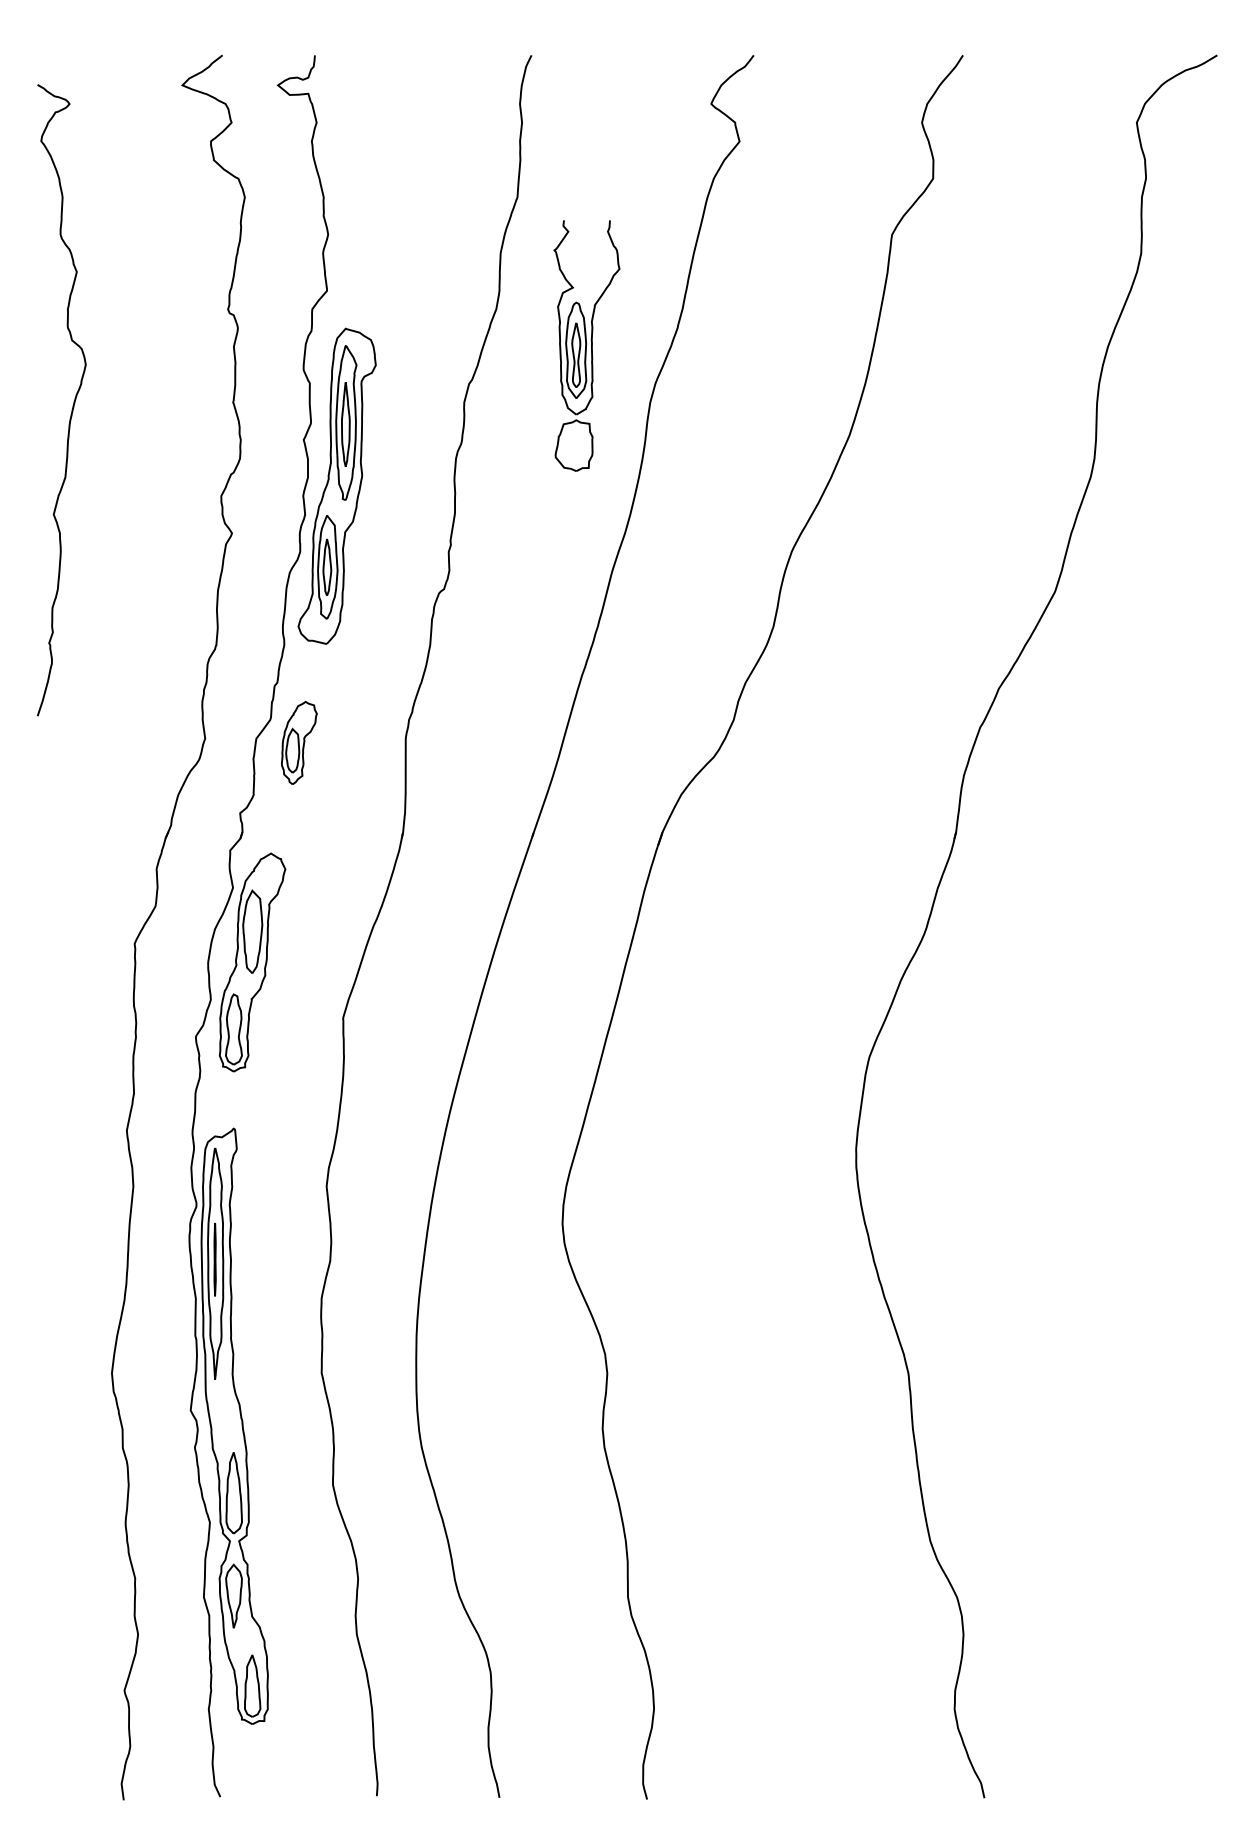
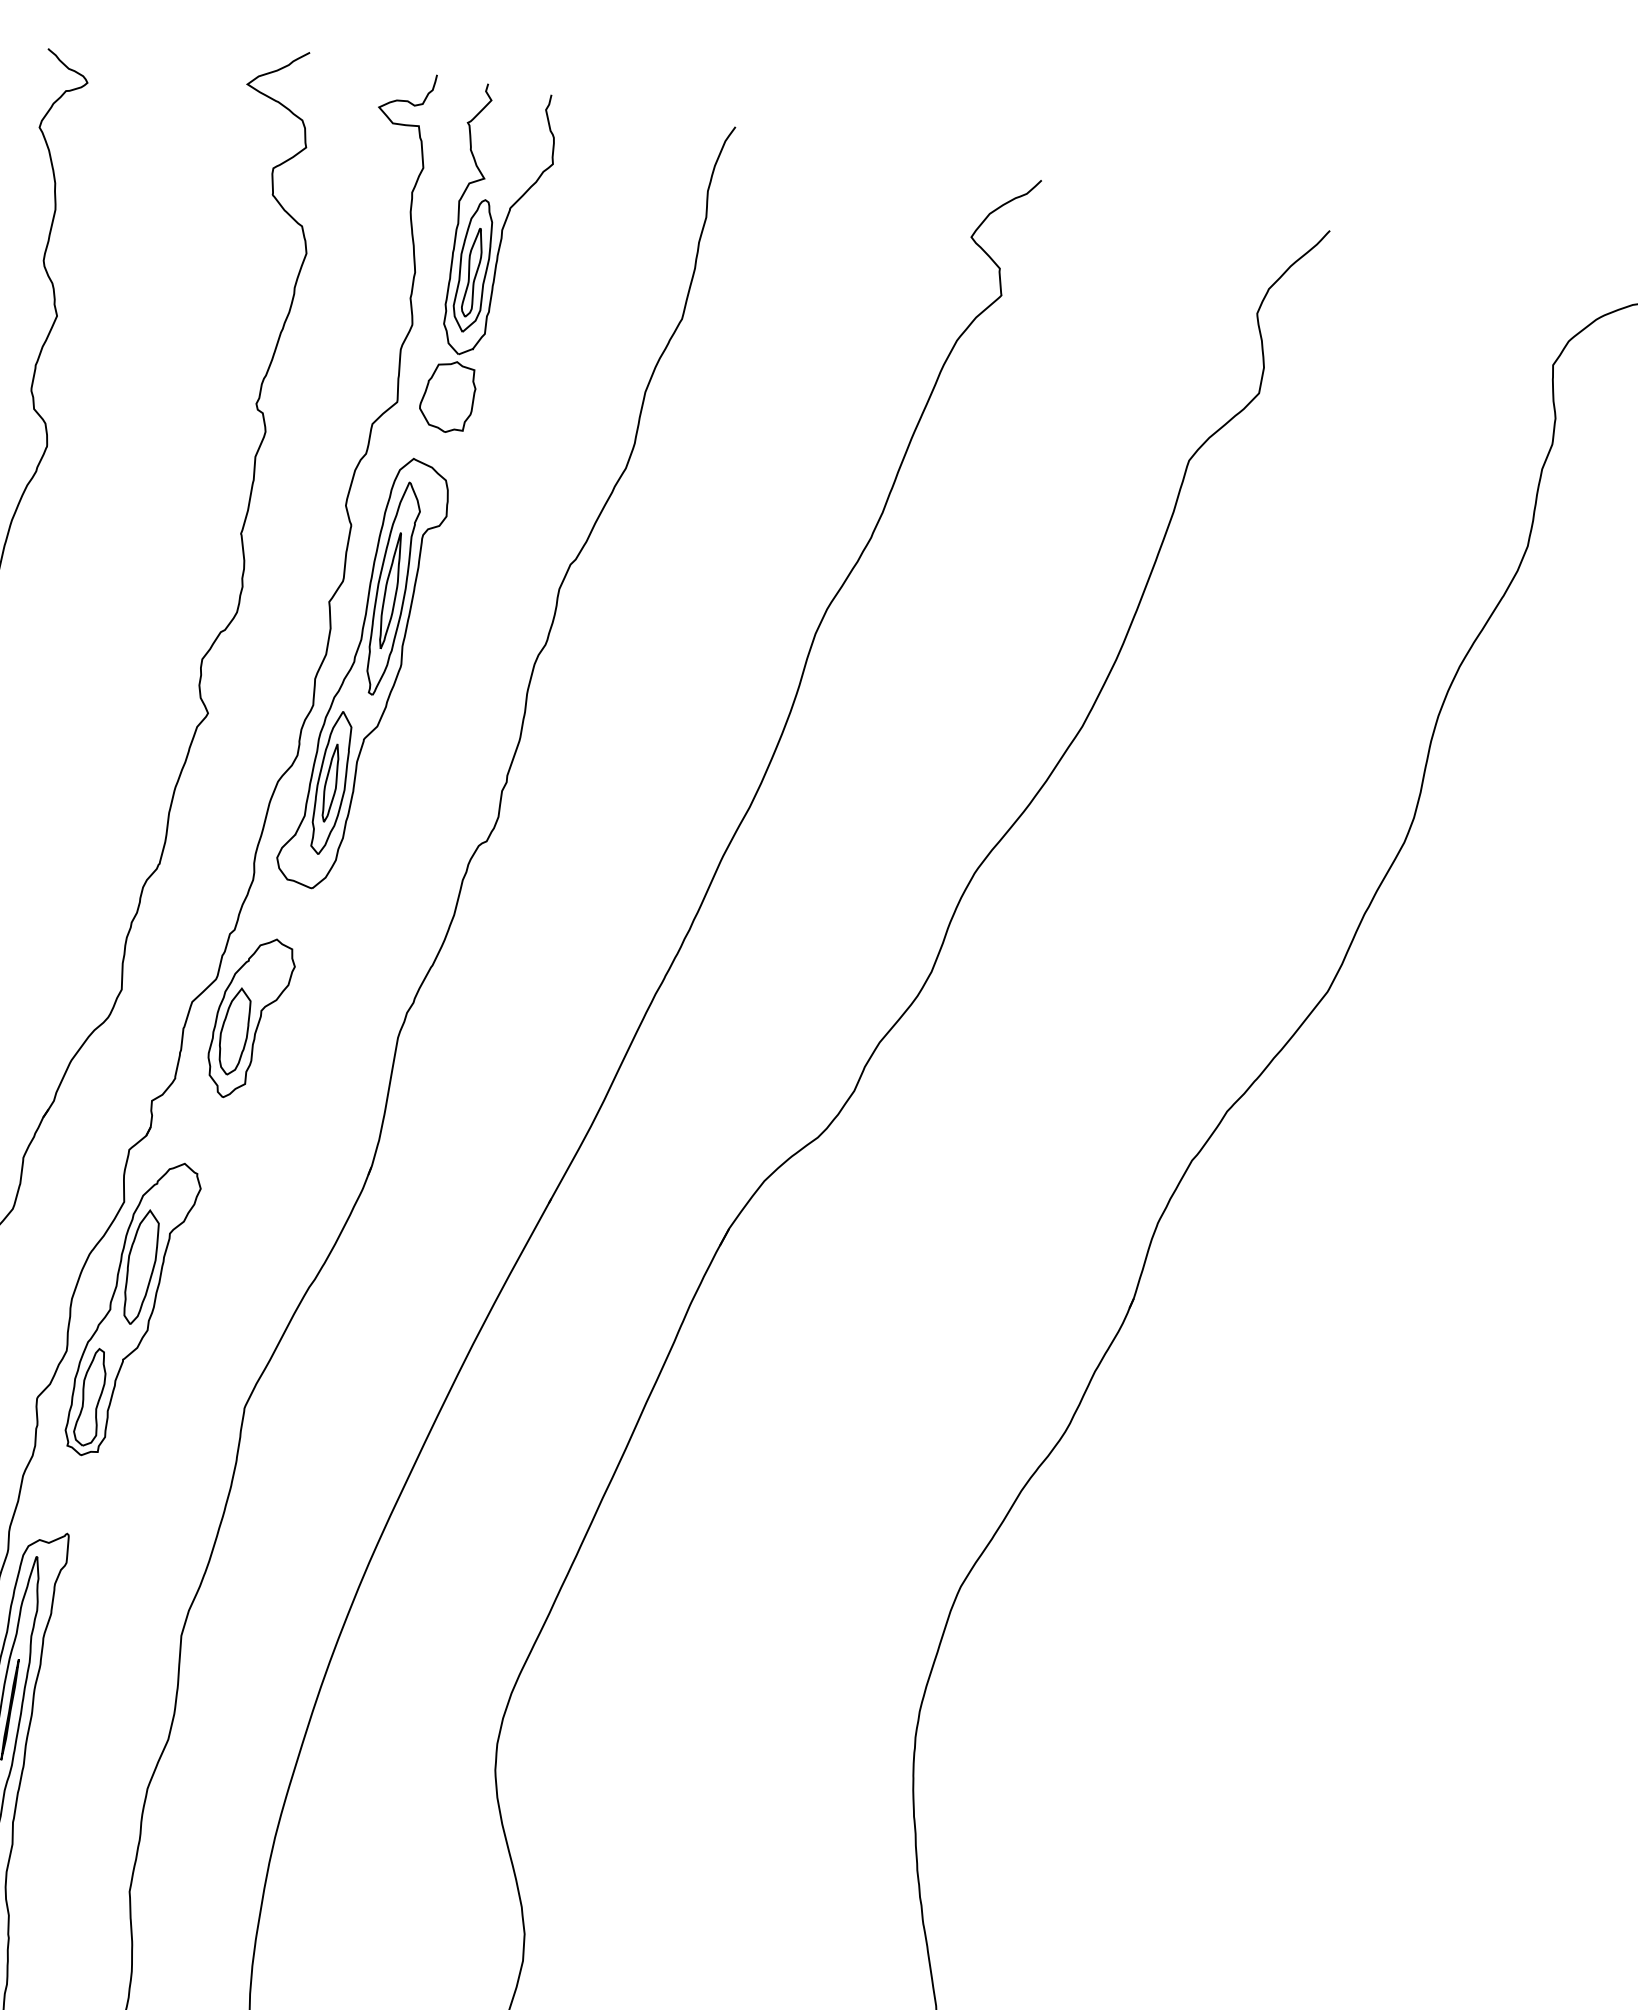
part: (586, 345) -> (489, 261), moved
part: (299, 742) -> (250, 1017), size x1.43

